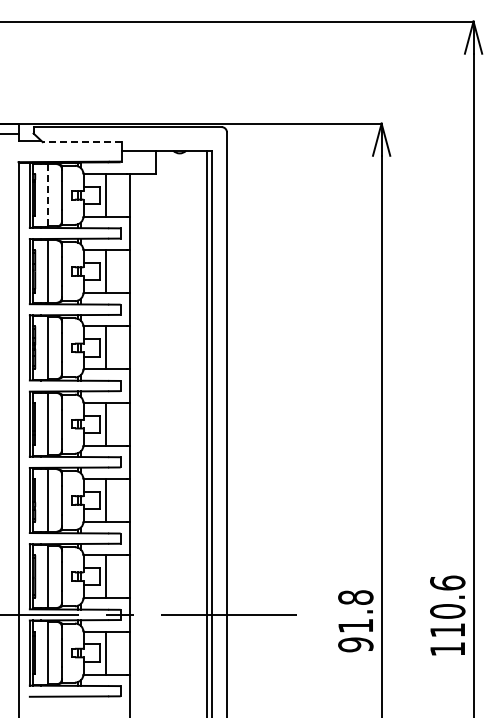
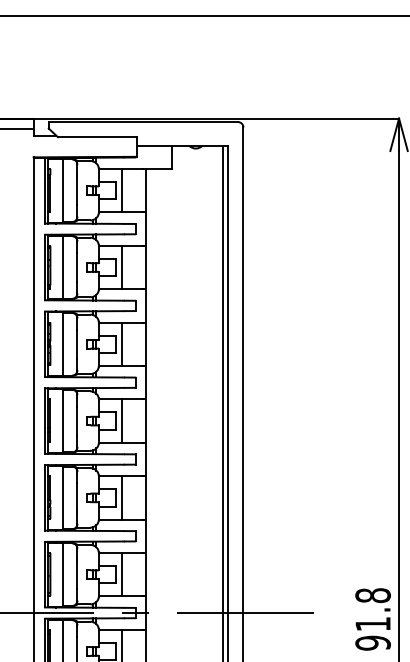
line: (81, 142) -> (96, 137), dashed -> solid
line: (48, 195) -> (63, 190), dashed -> solid

